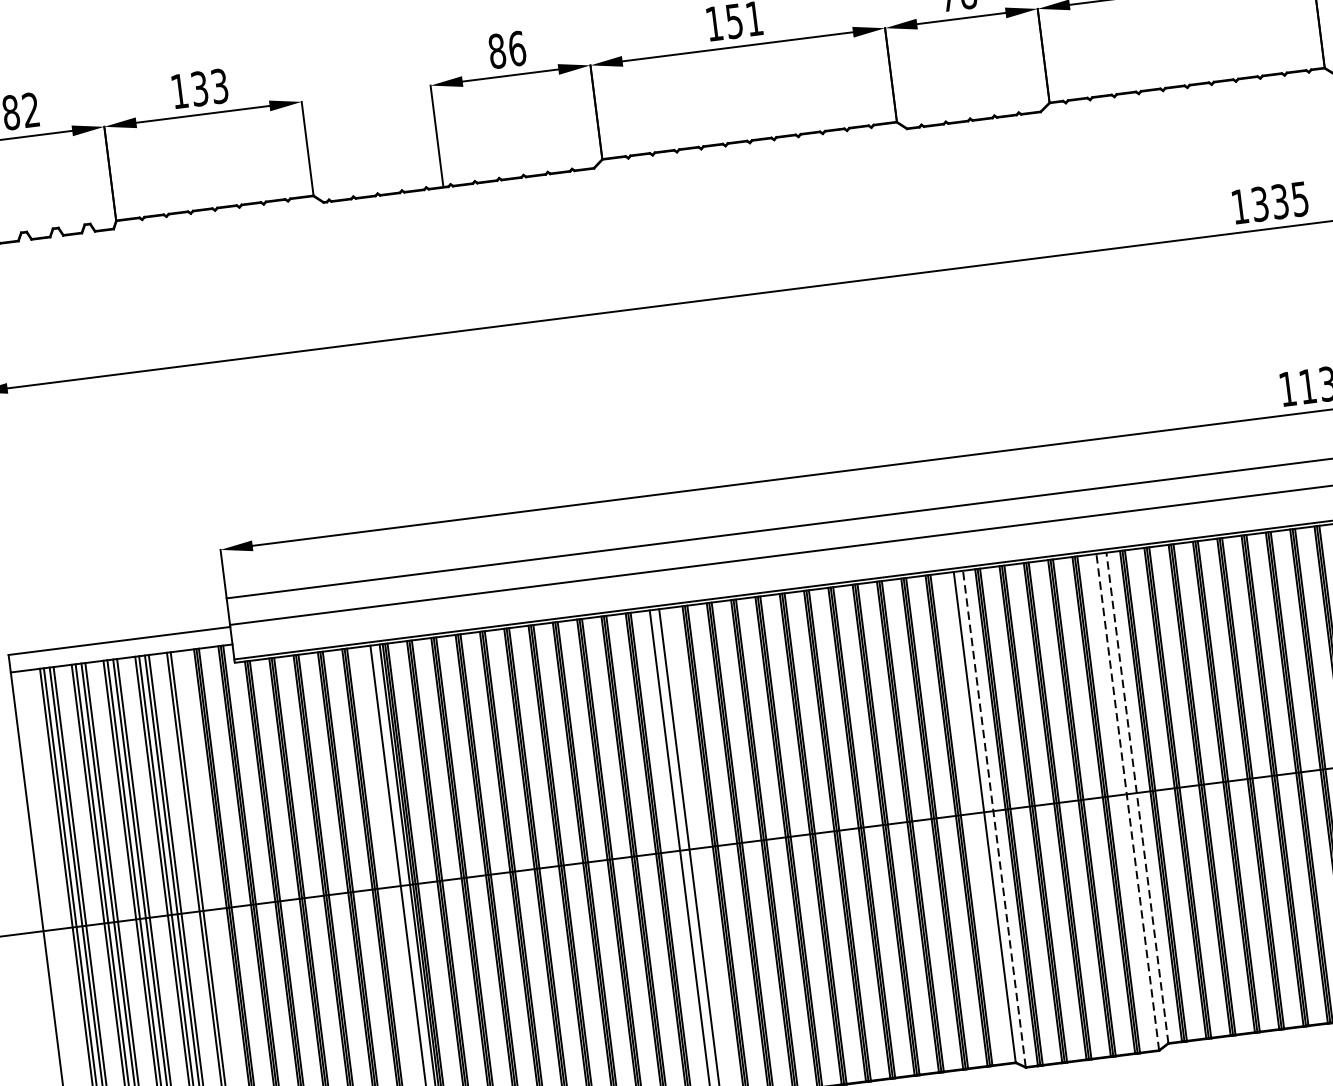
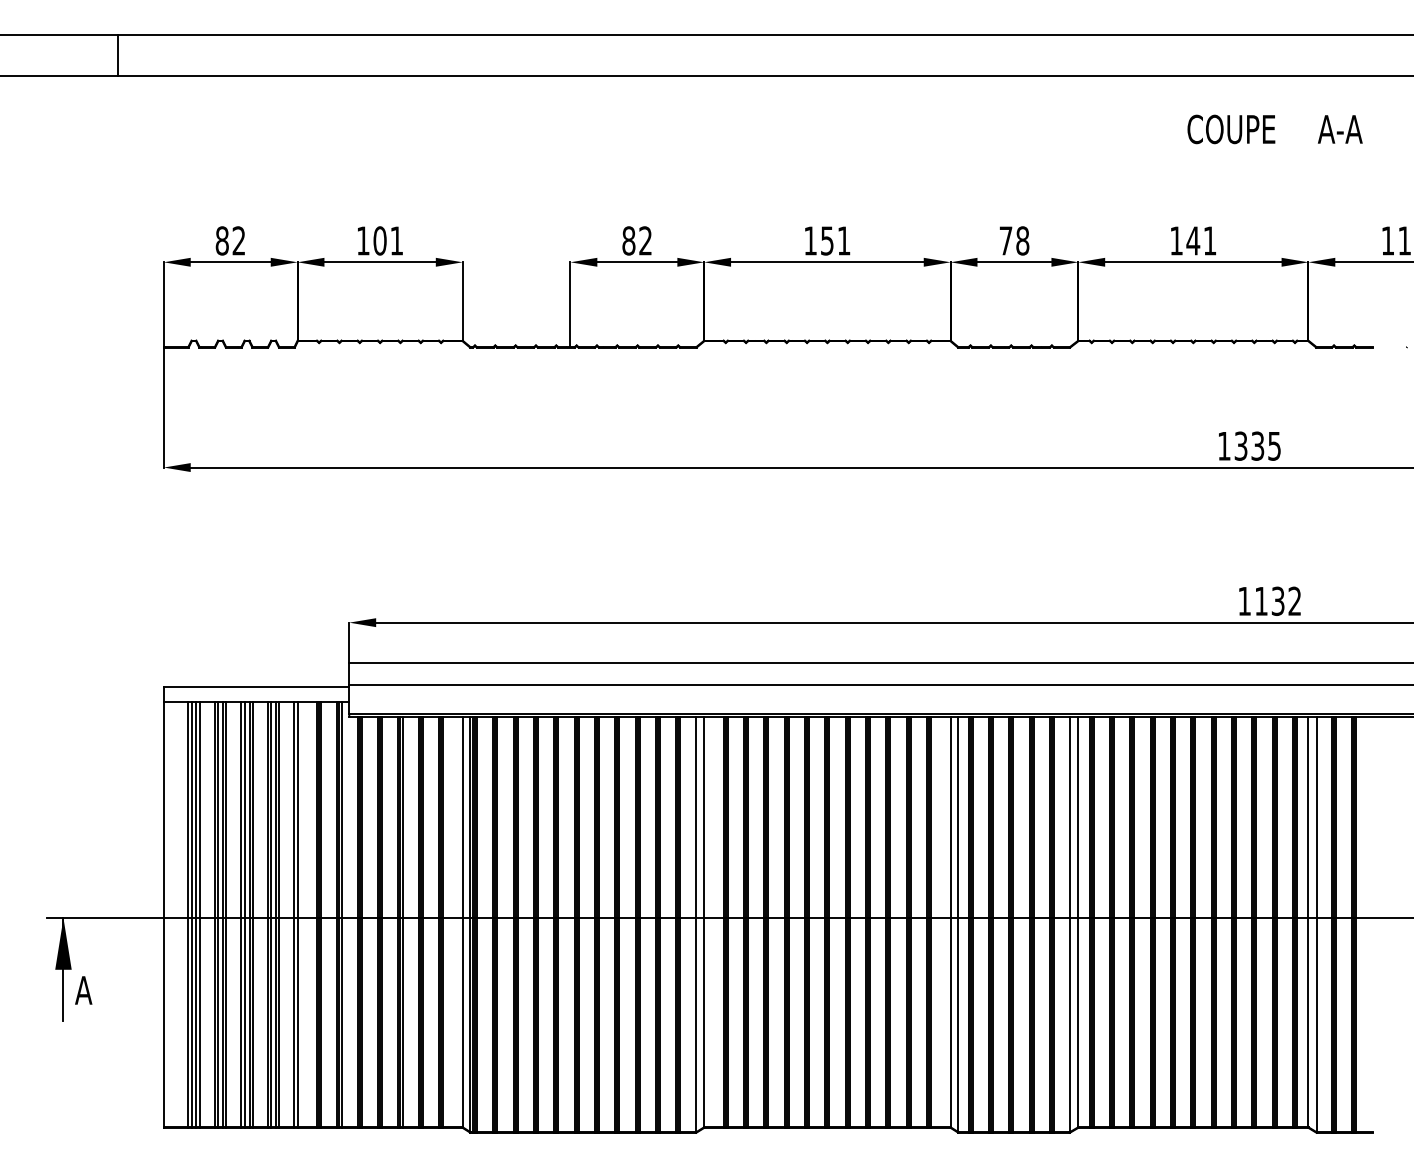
text: (516, 48) -> (645, 240), 86 -> 82
text: (209, 87) -> (388, 240), 133 -> 101
line: (1137, 797) -> (1078, 921), dashed -> solid
line: (1127, 801) -> (1069, 924), dashed -> solid
line: (994, 818) -> (958, 924), dashed -> solid

